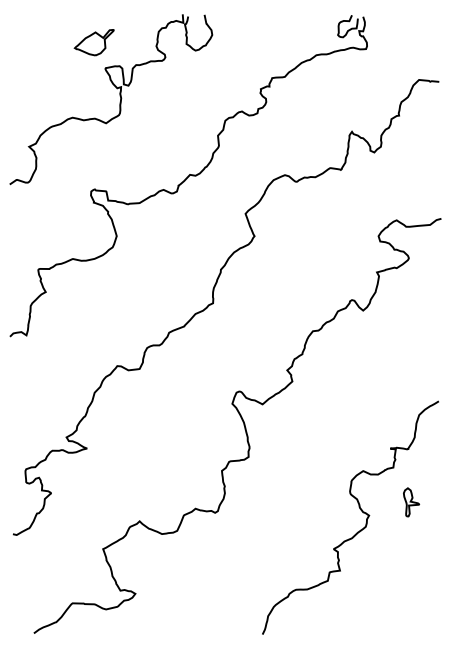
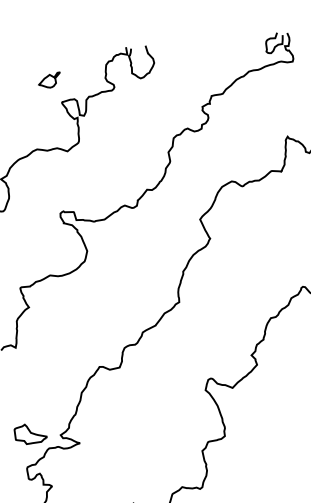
part: (93, 42) -> (48, 80), size x0.62
part: (33, 432) -> (30, 433), added

